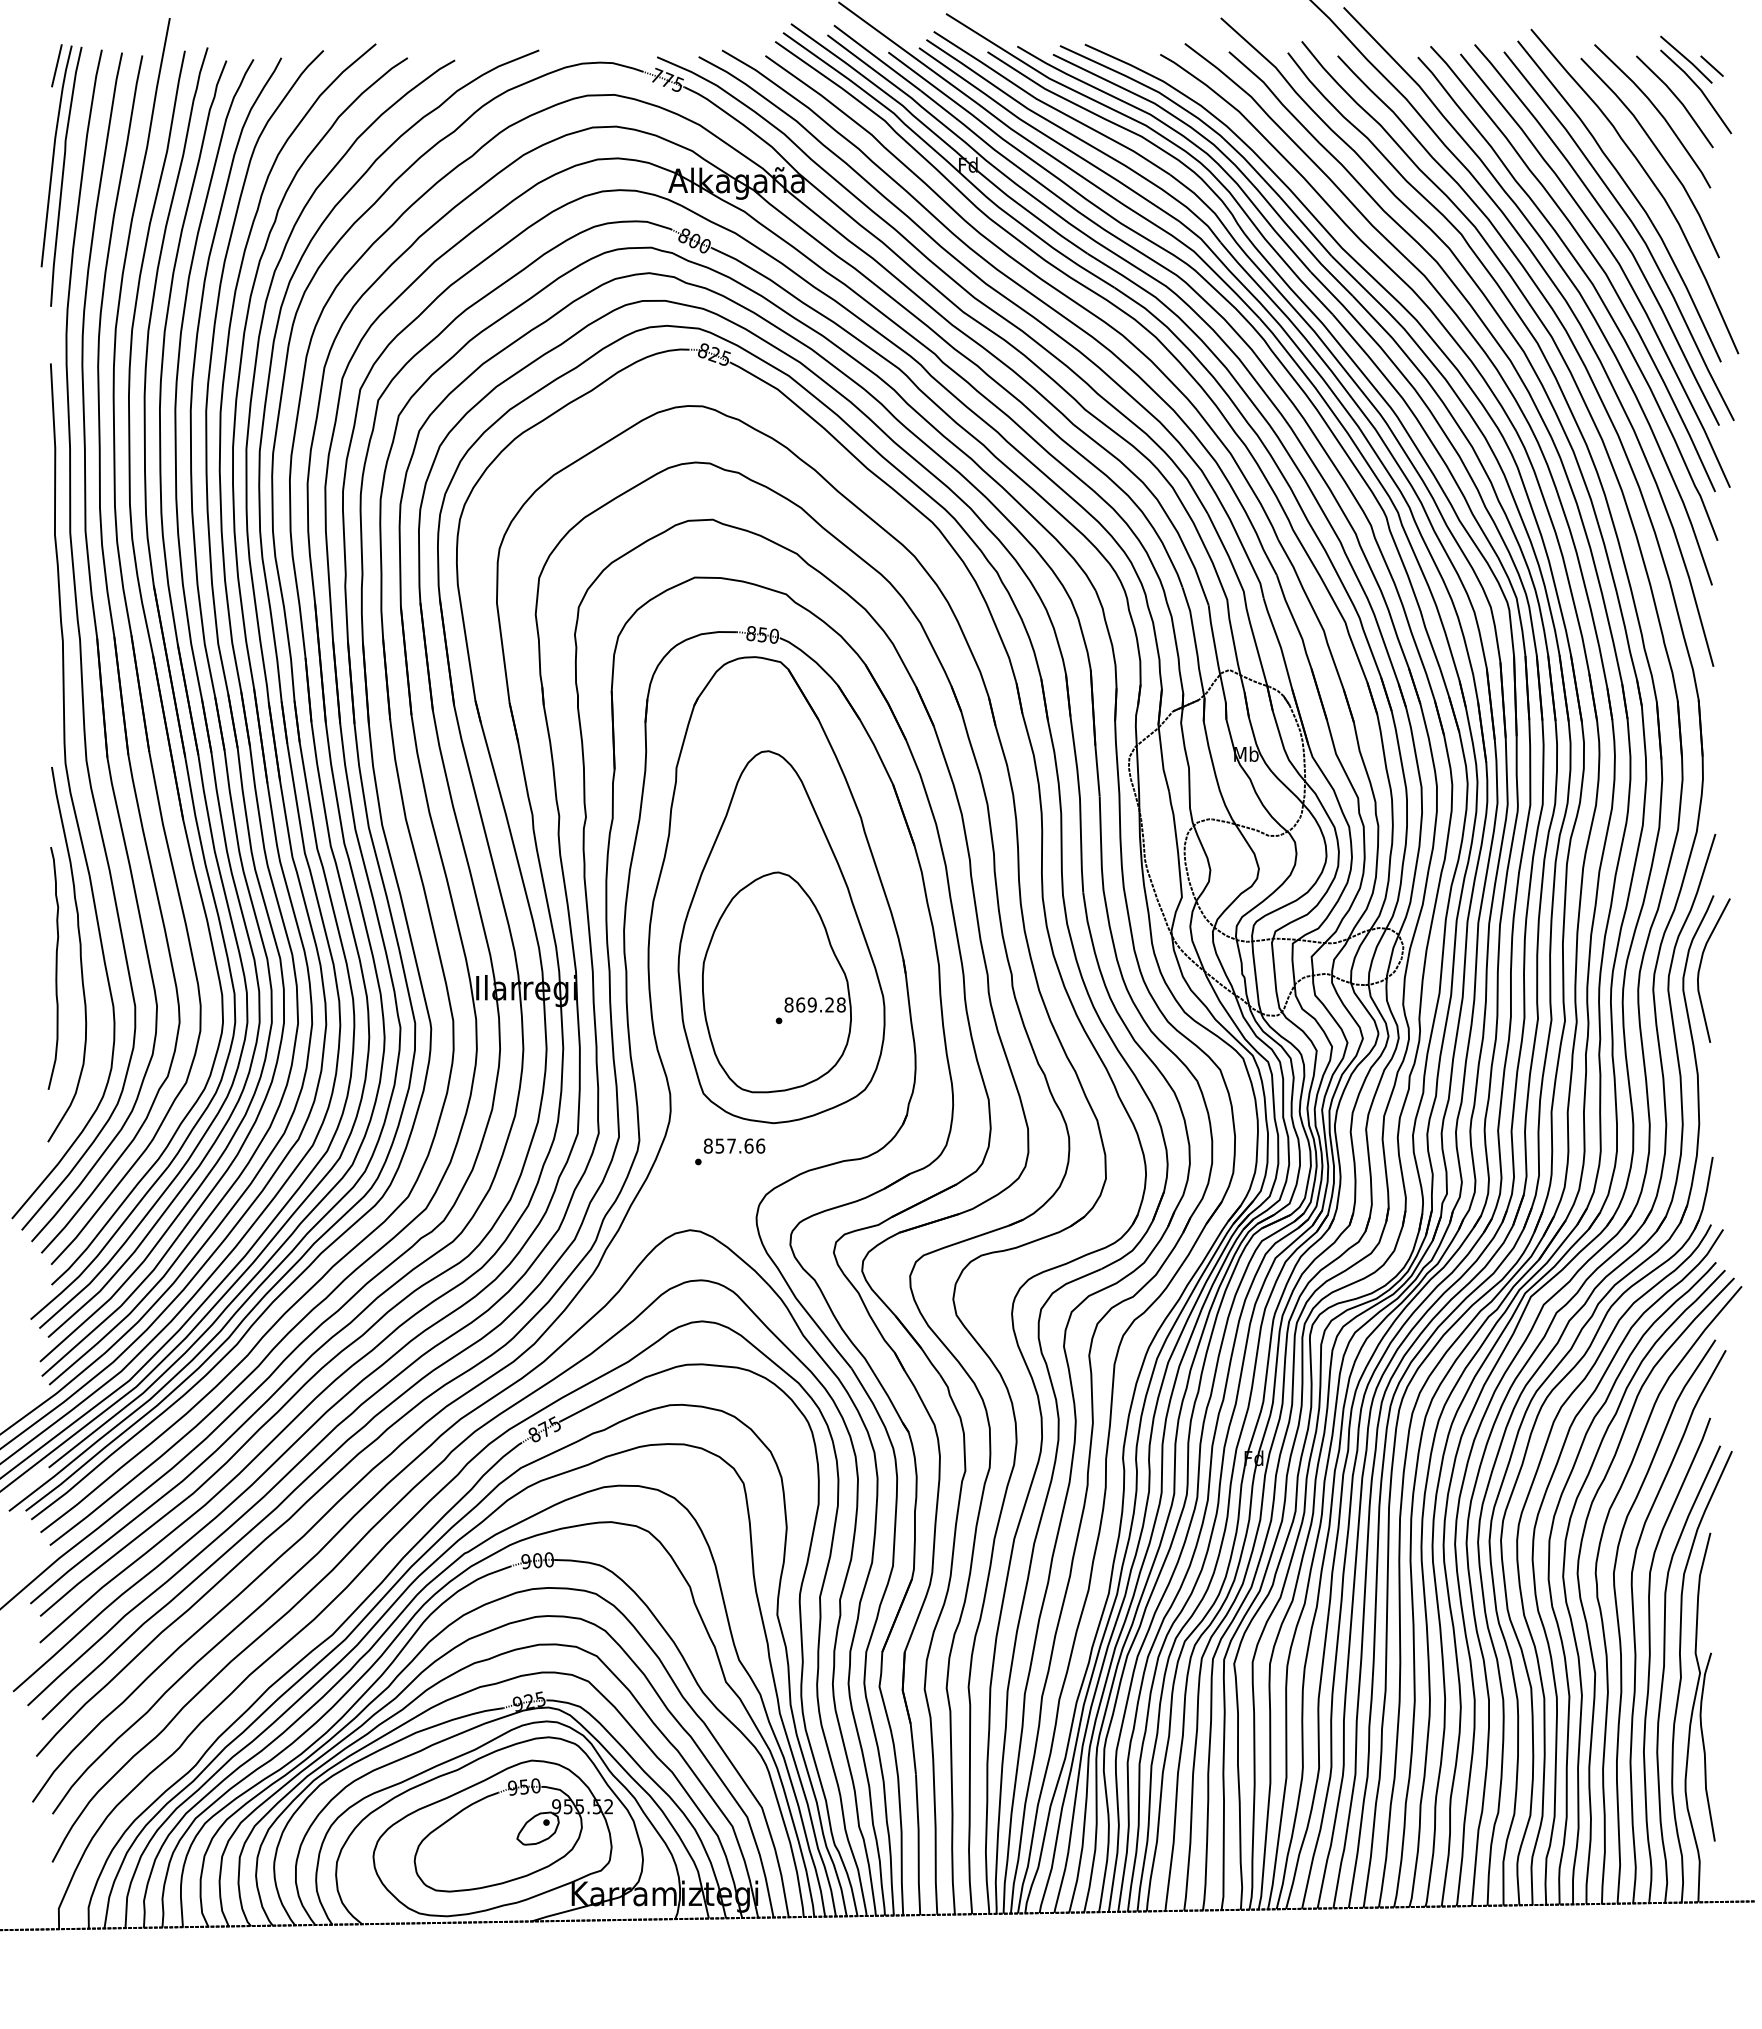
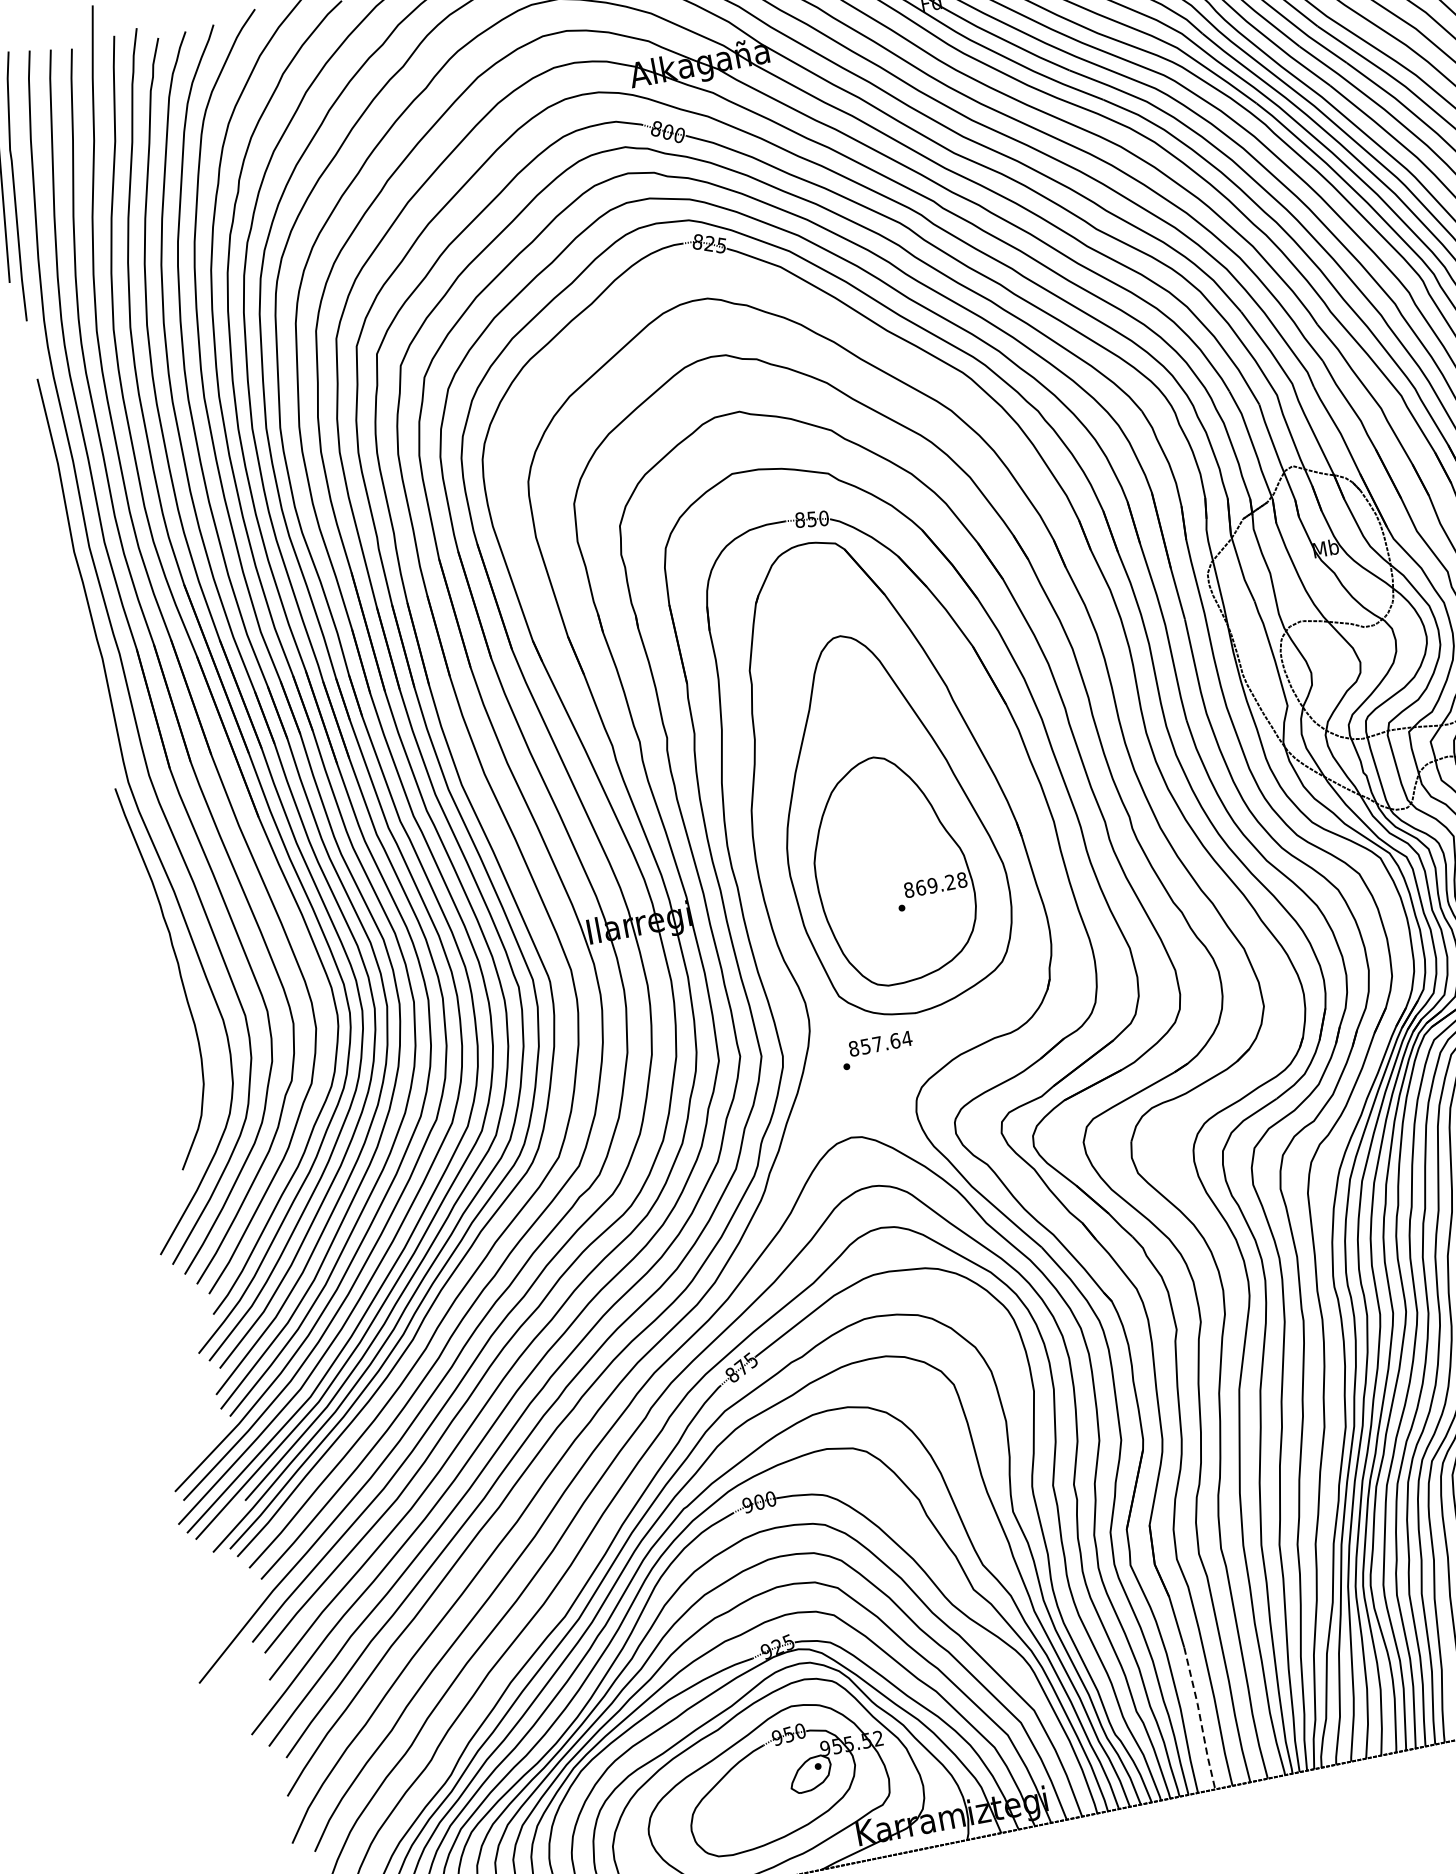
curve: (55, 968) -> (157, 992), removed
text: (760, 1145) -> (906, 1038), 857.66 -> 857.64
line: (918, 1845) -> (1200, 1719), solid -> dashed

